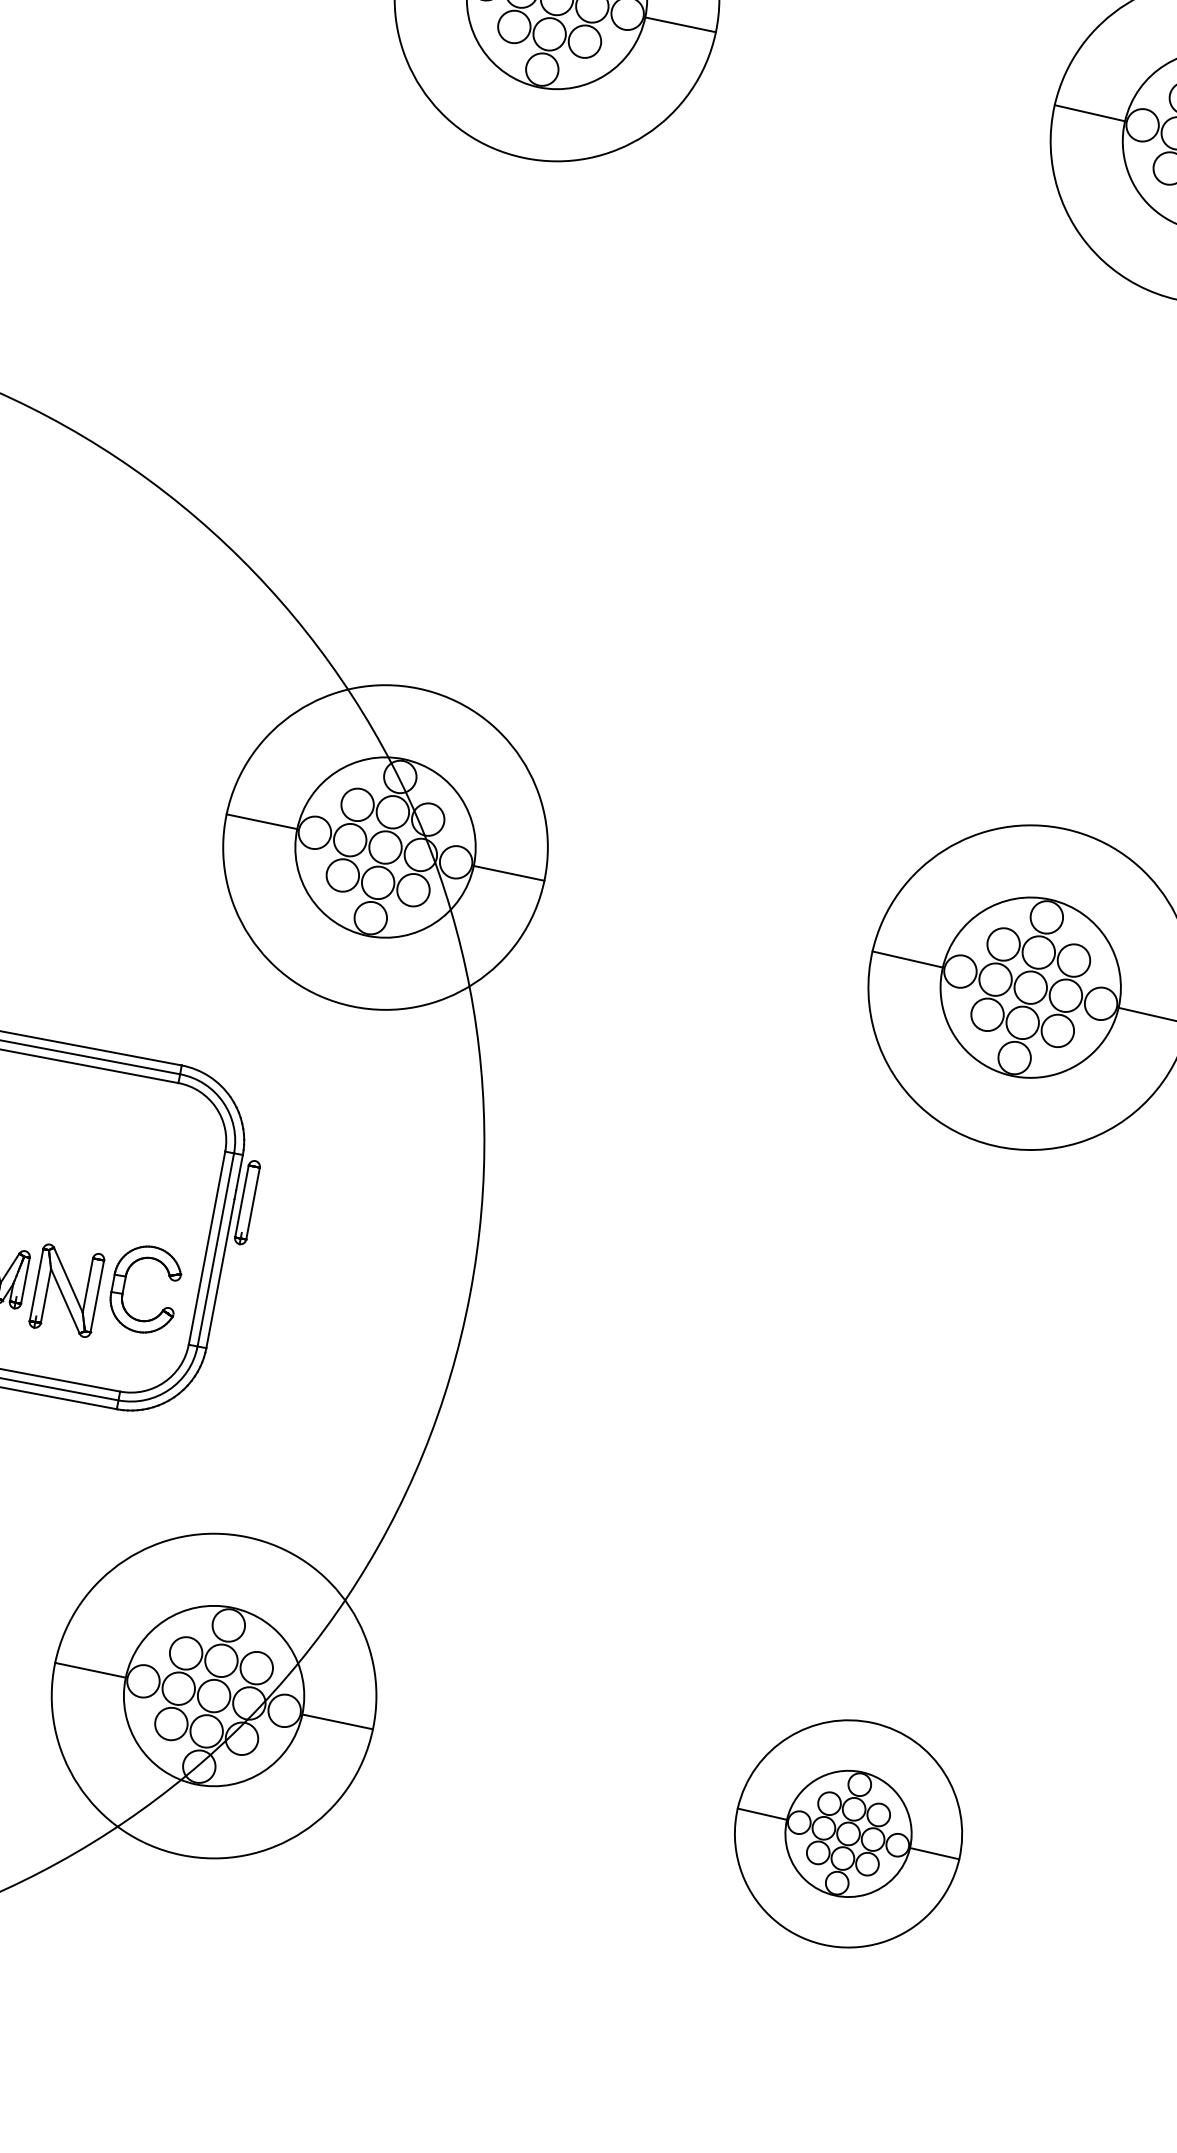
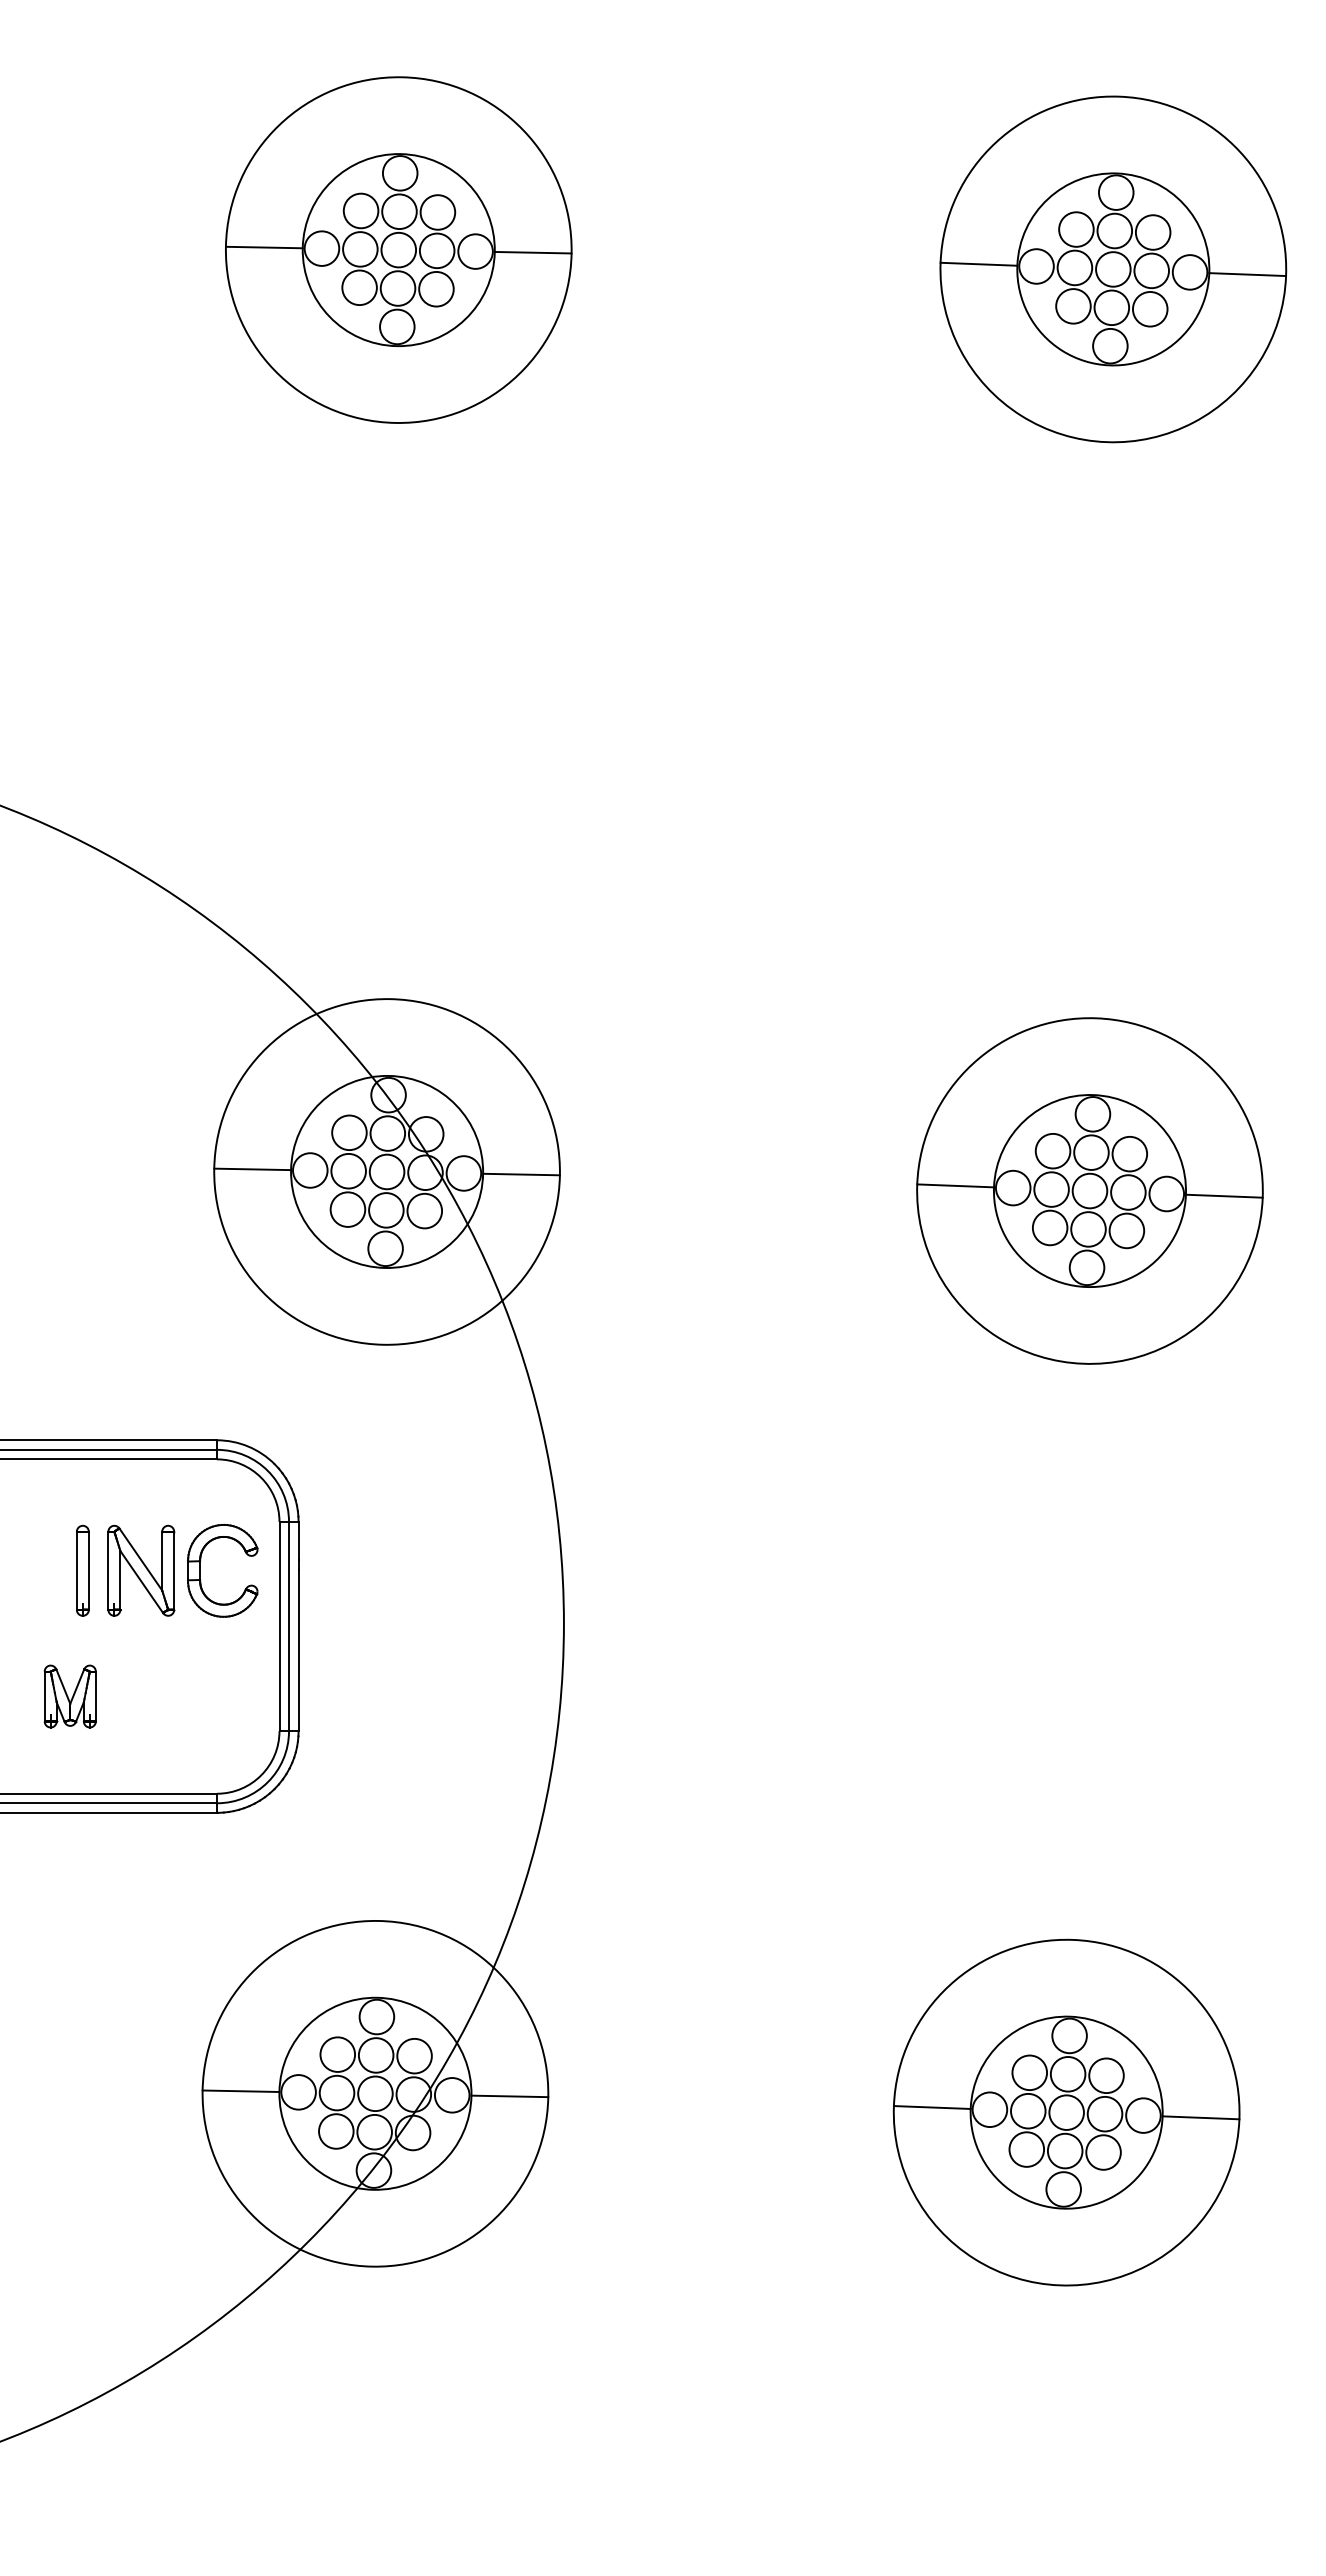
part: (247, 1202) -> (82, 1570), moved
part: (124, 1285) -> (200, 1570), moved
part: (67, 1290) -> (141, 1570), moved
part: (848, 1833) -> (1066, 2112), size x1.43

